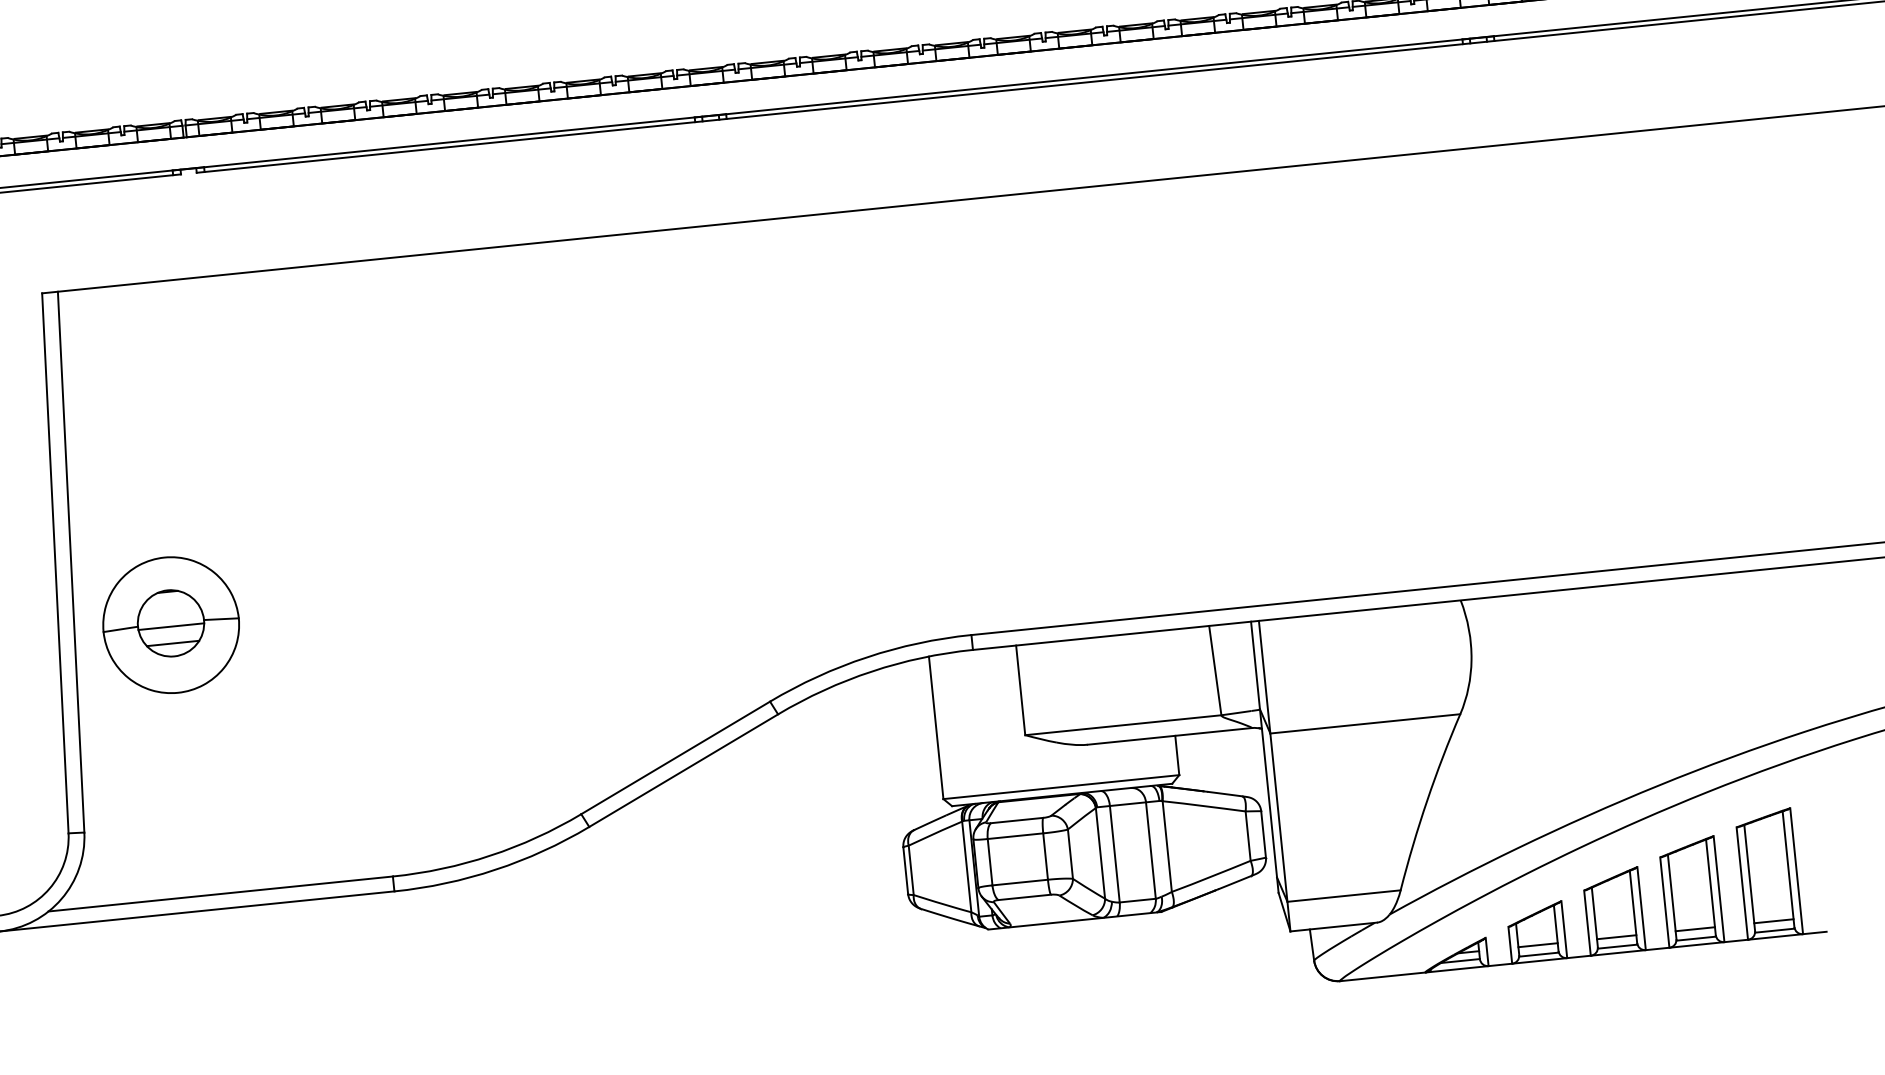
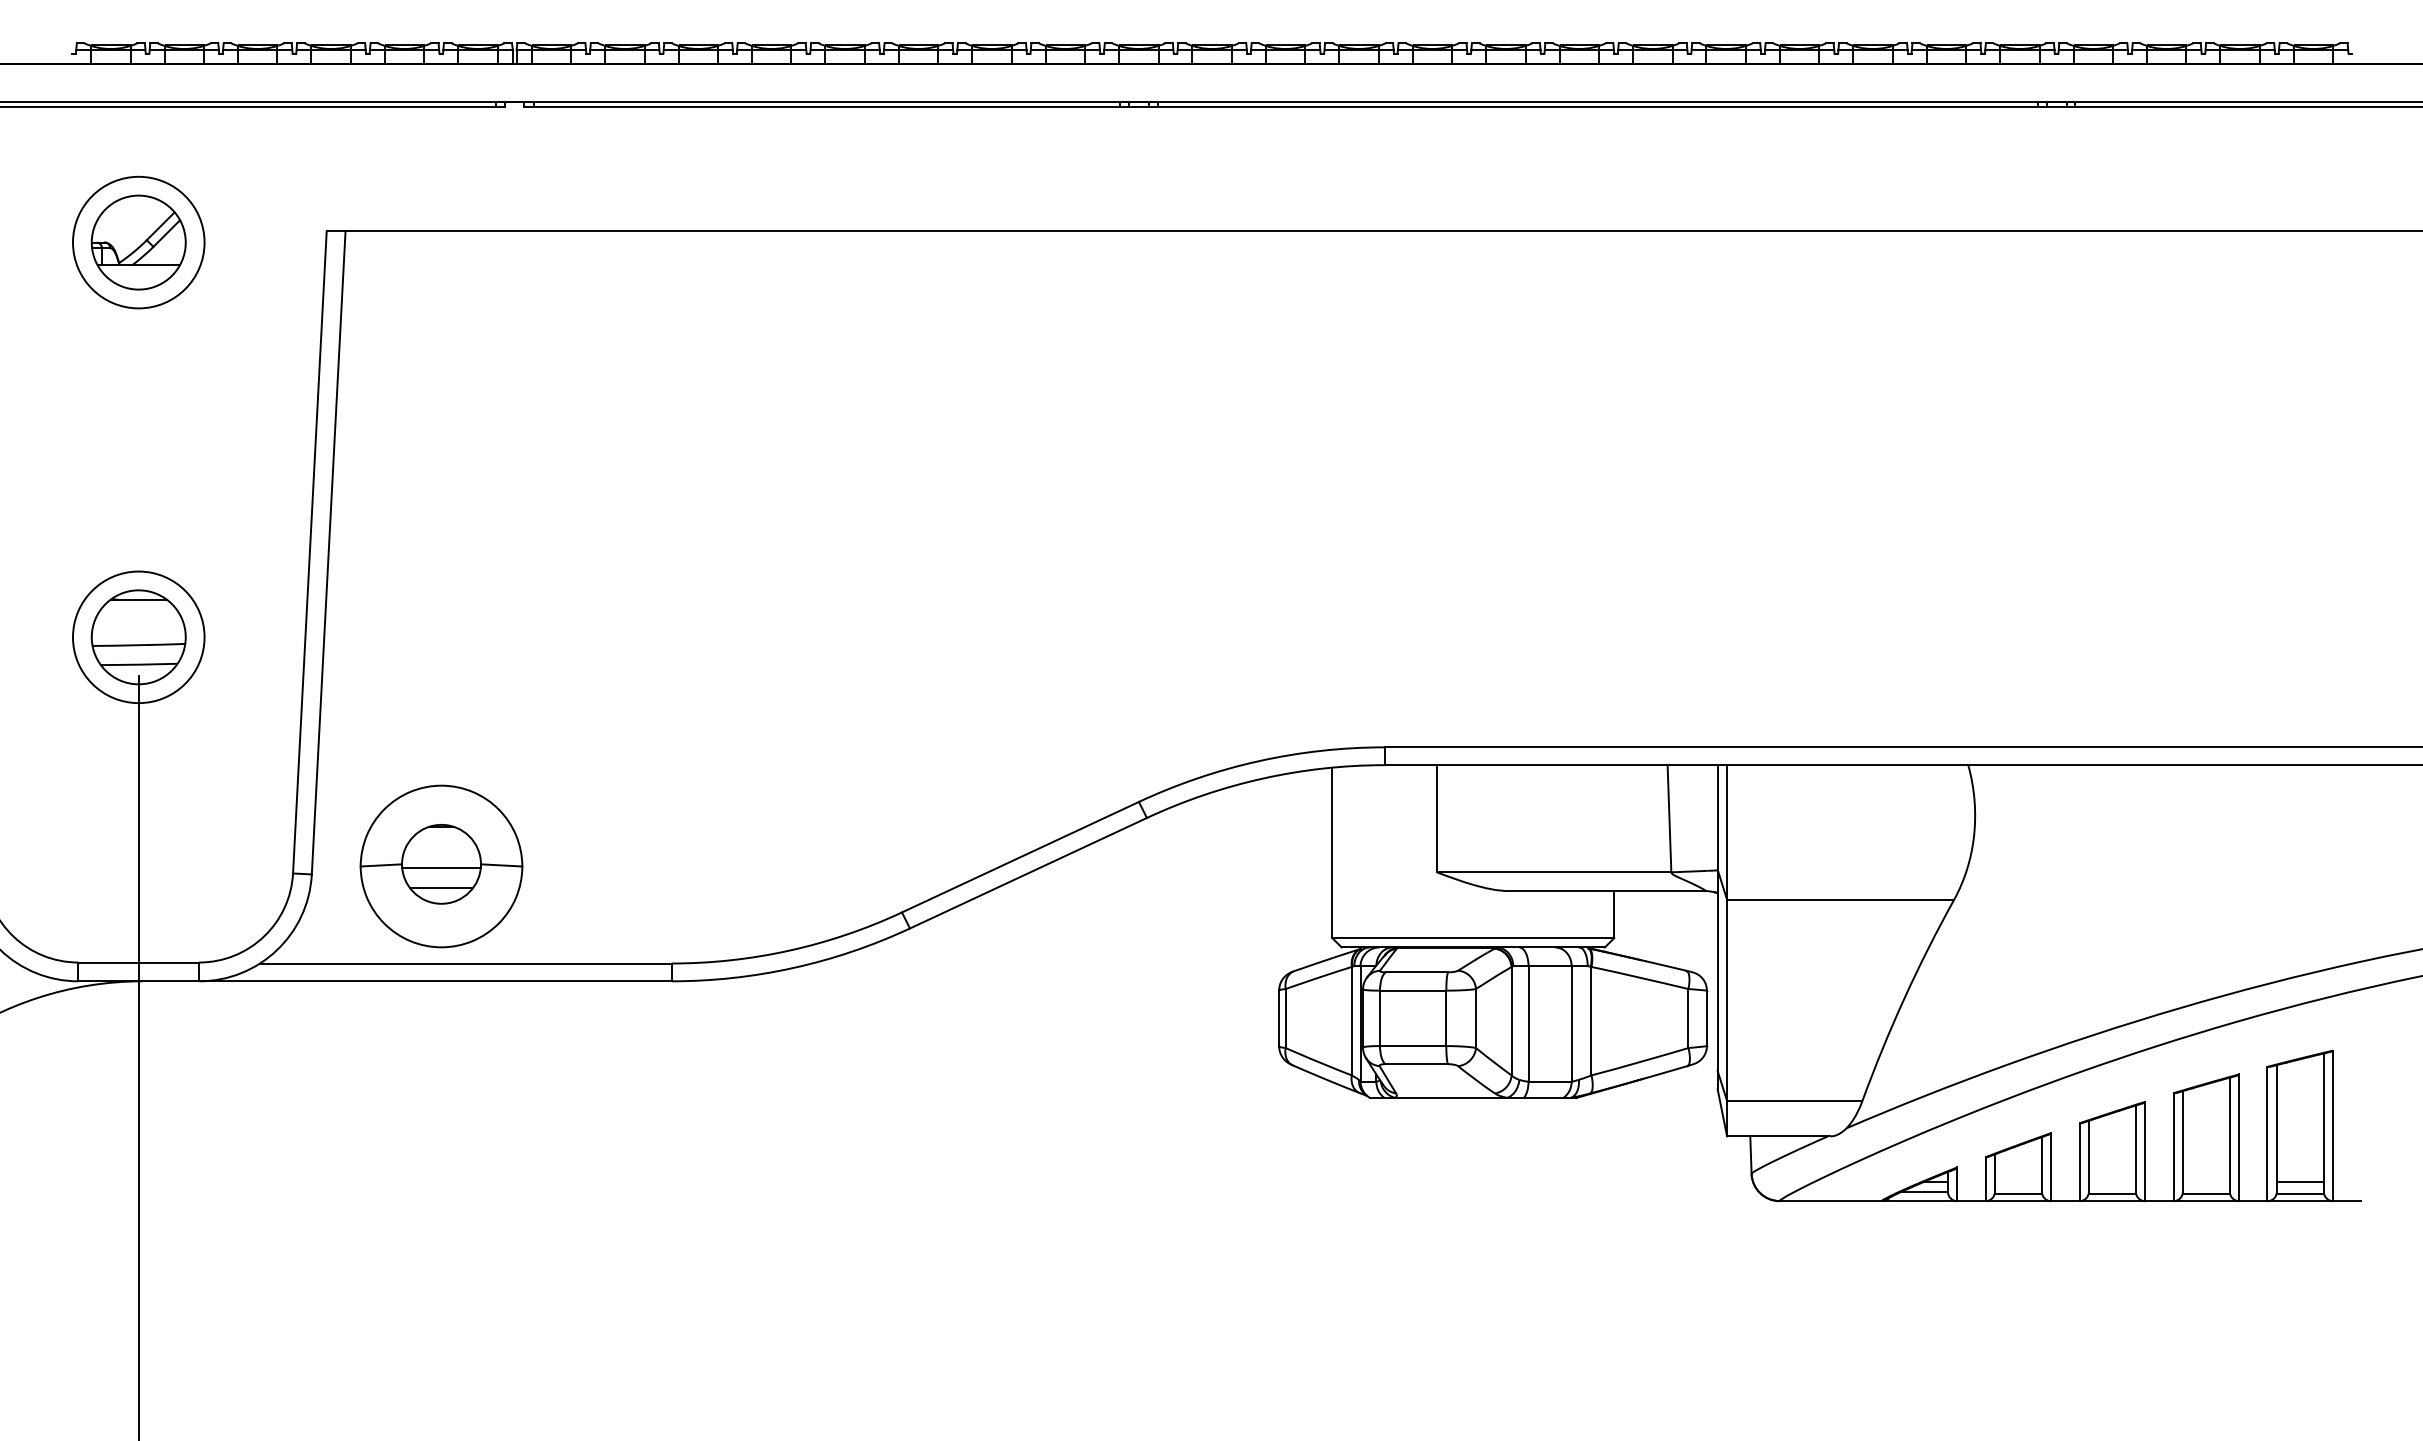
part: (171, 625) -> (441, 866), moved
line: (1694, 929) -> (2205, 1182), removed
line: (1615, 937) -> (2111, 1182), removed
line: (1537, 945) -> (2017, 1182), removed

